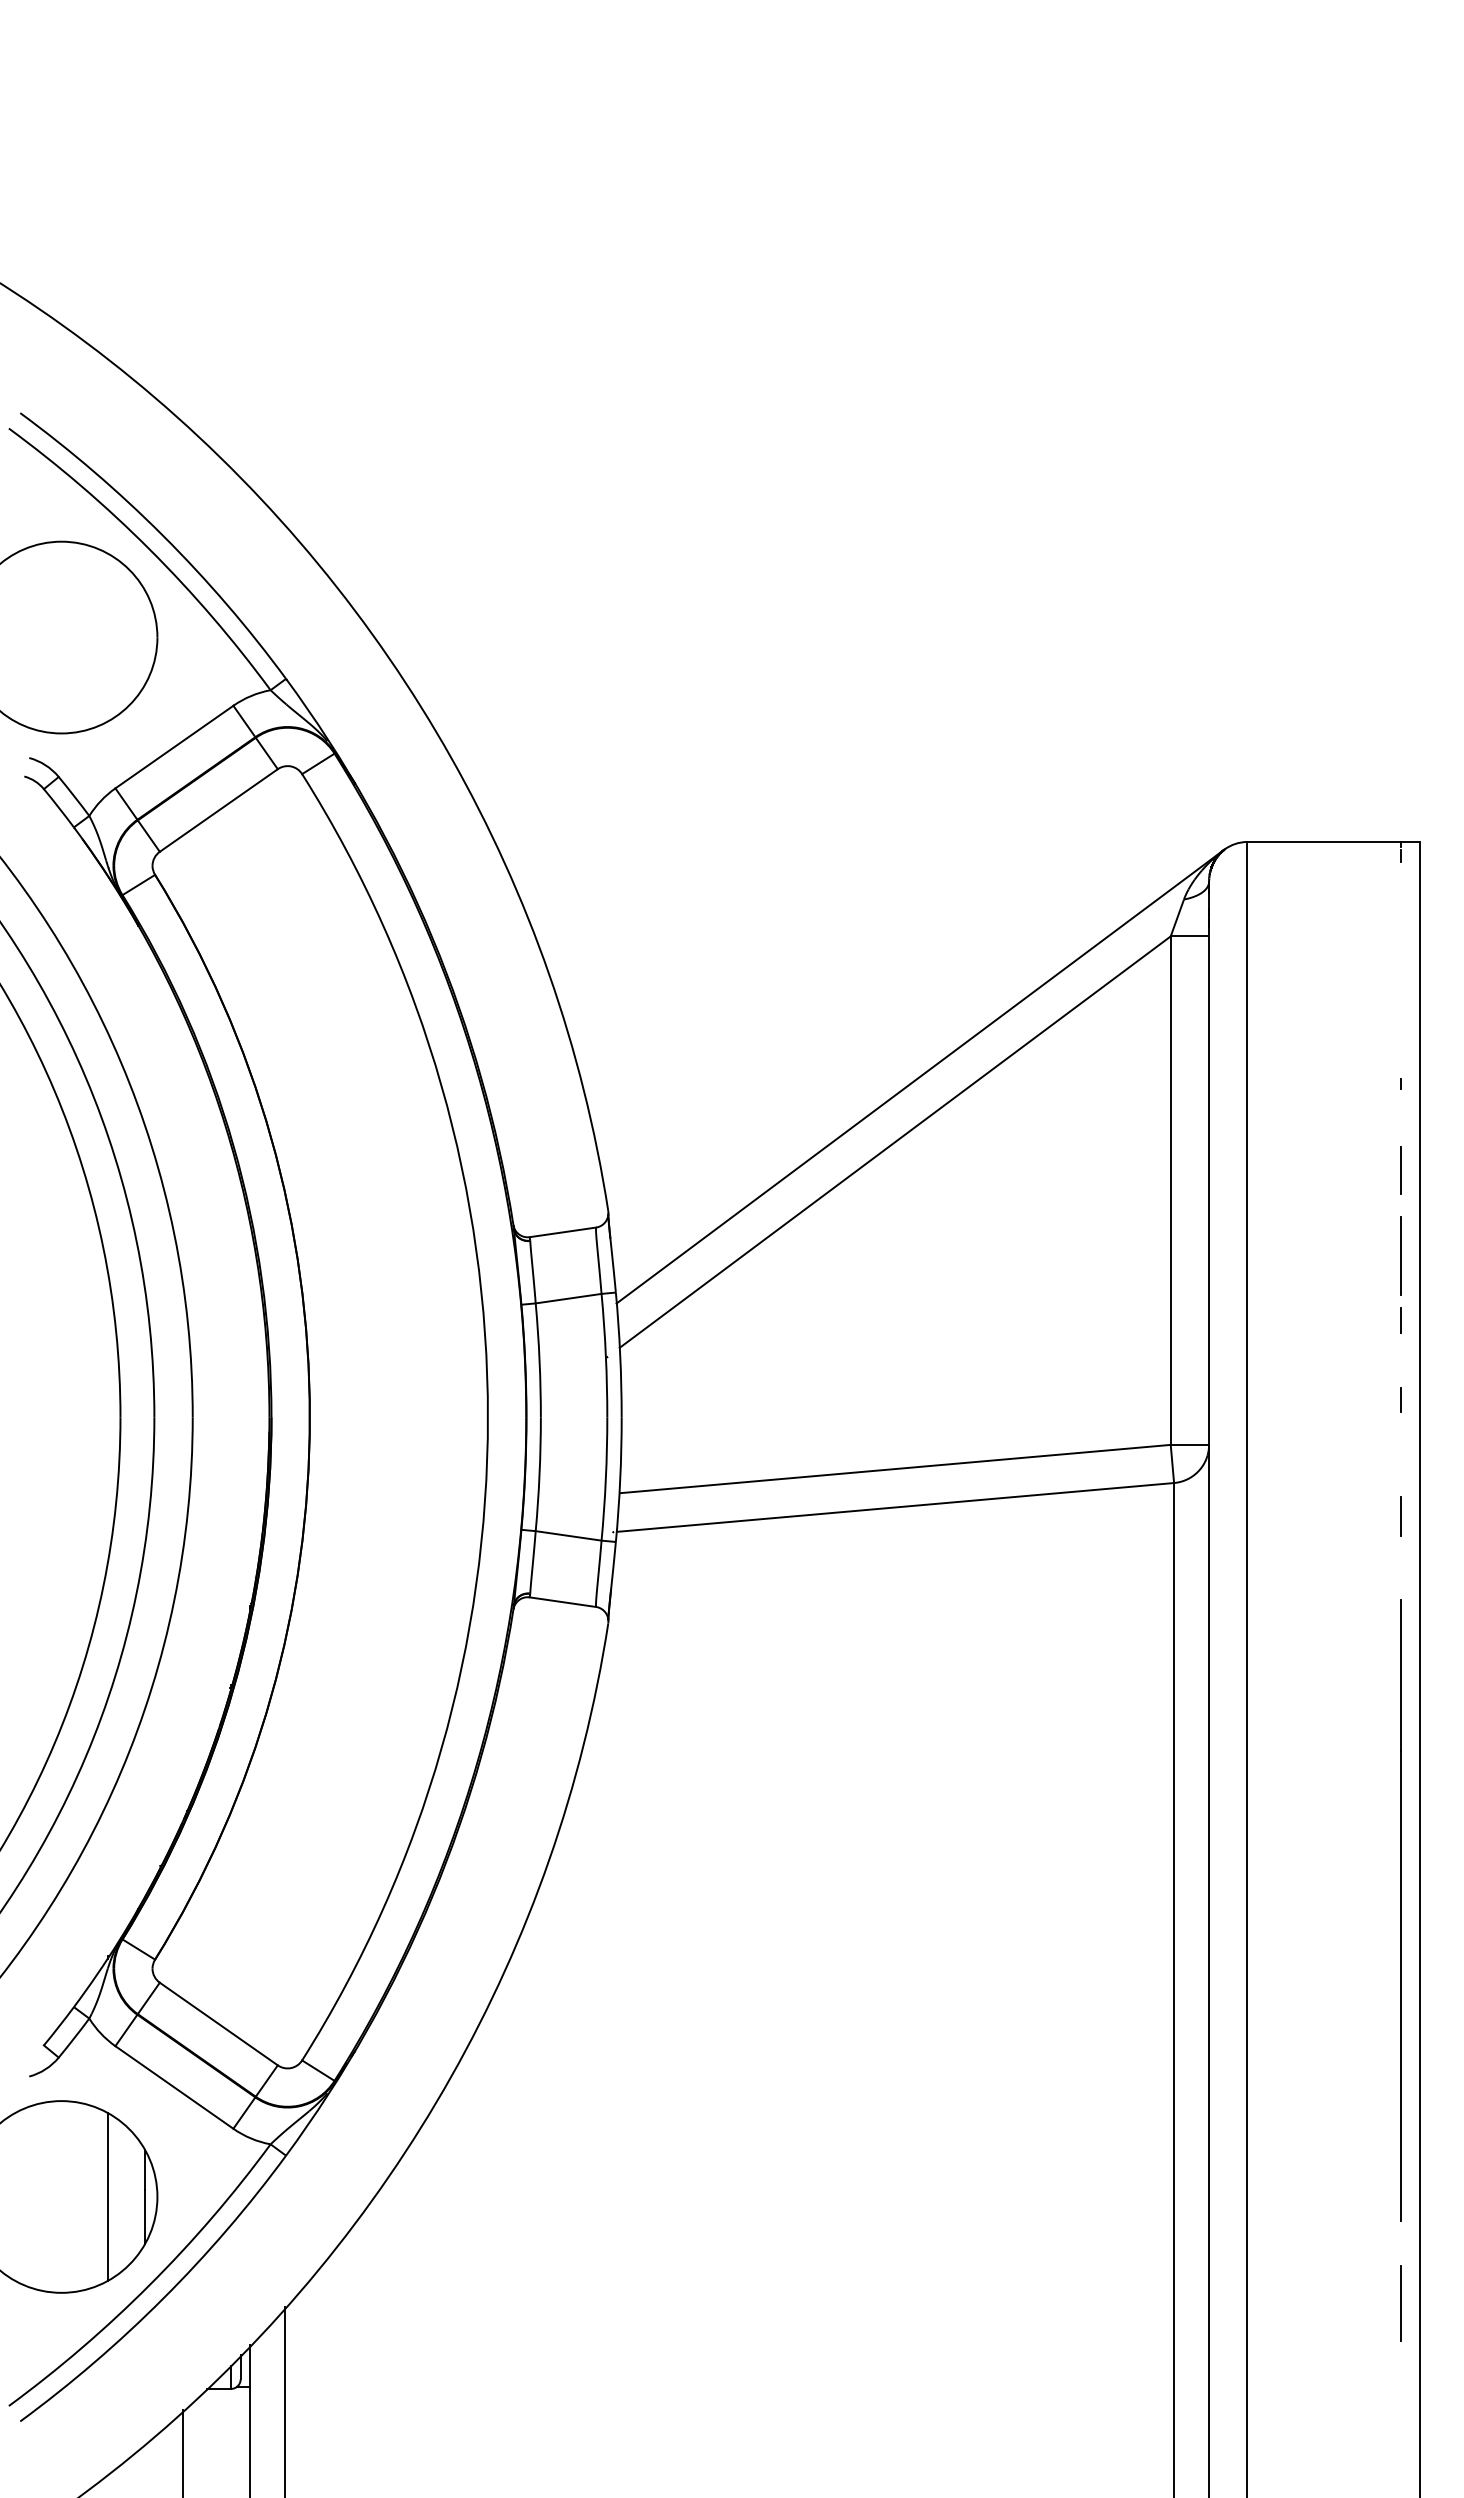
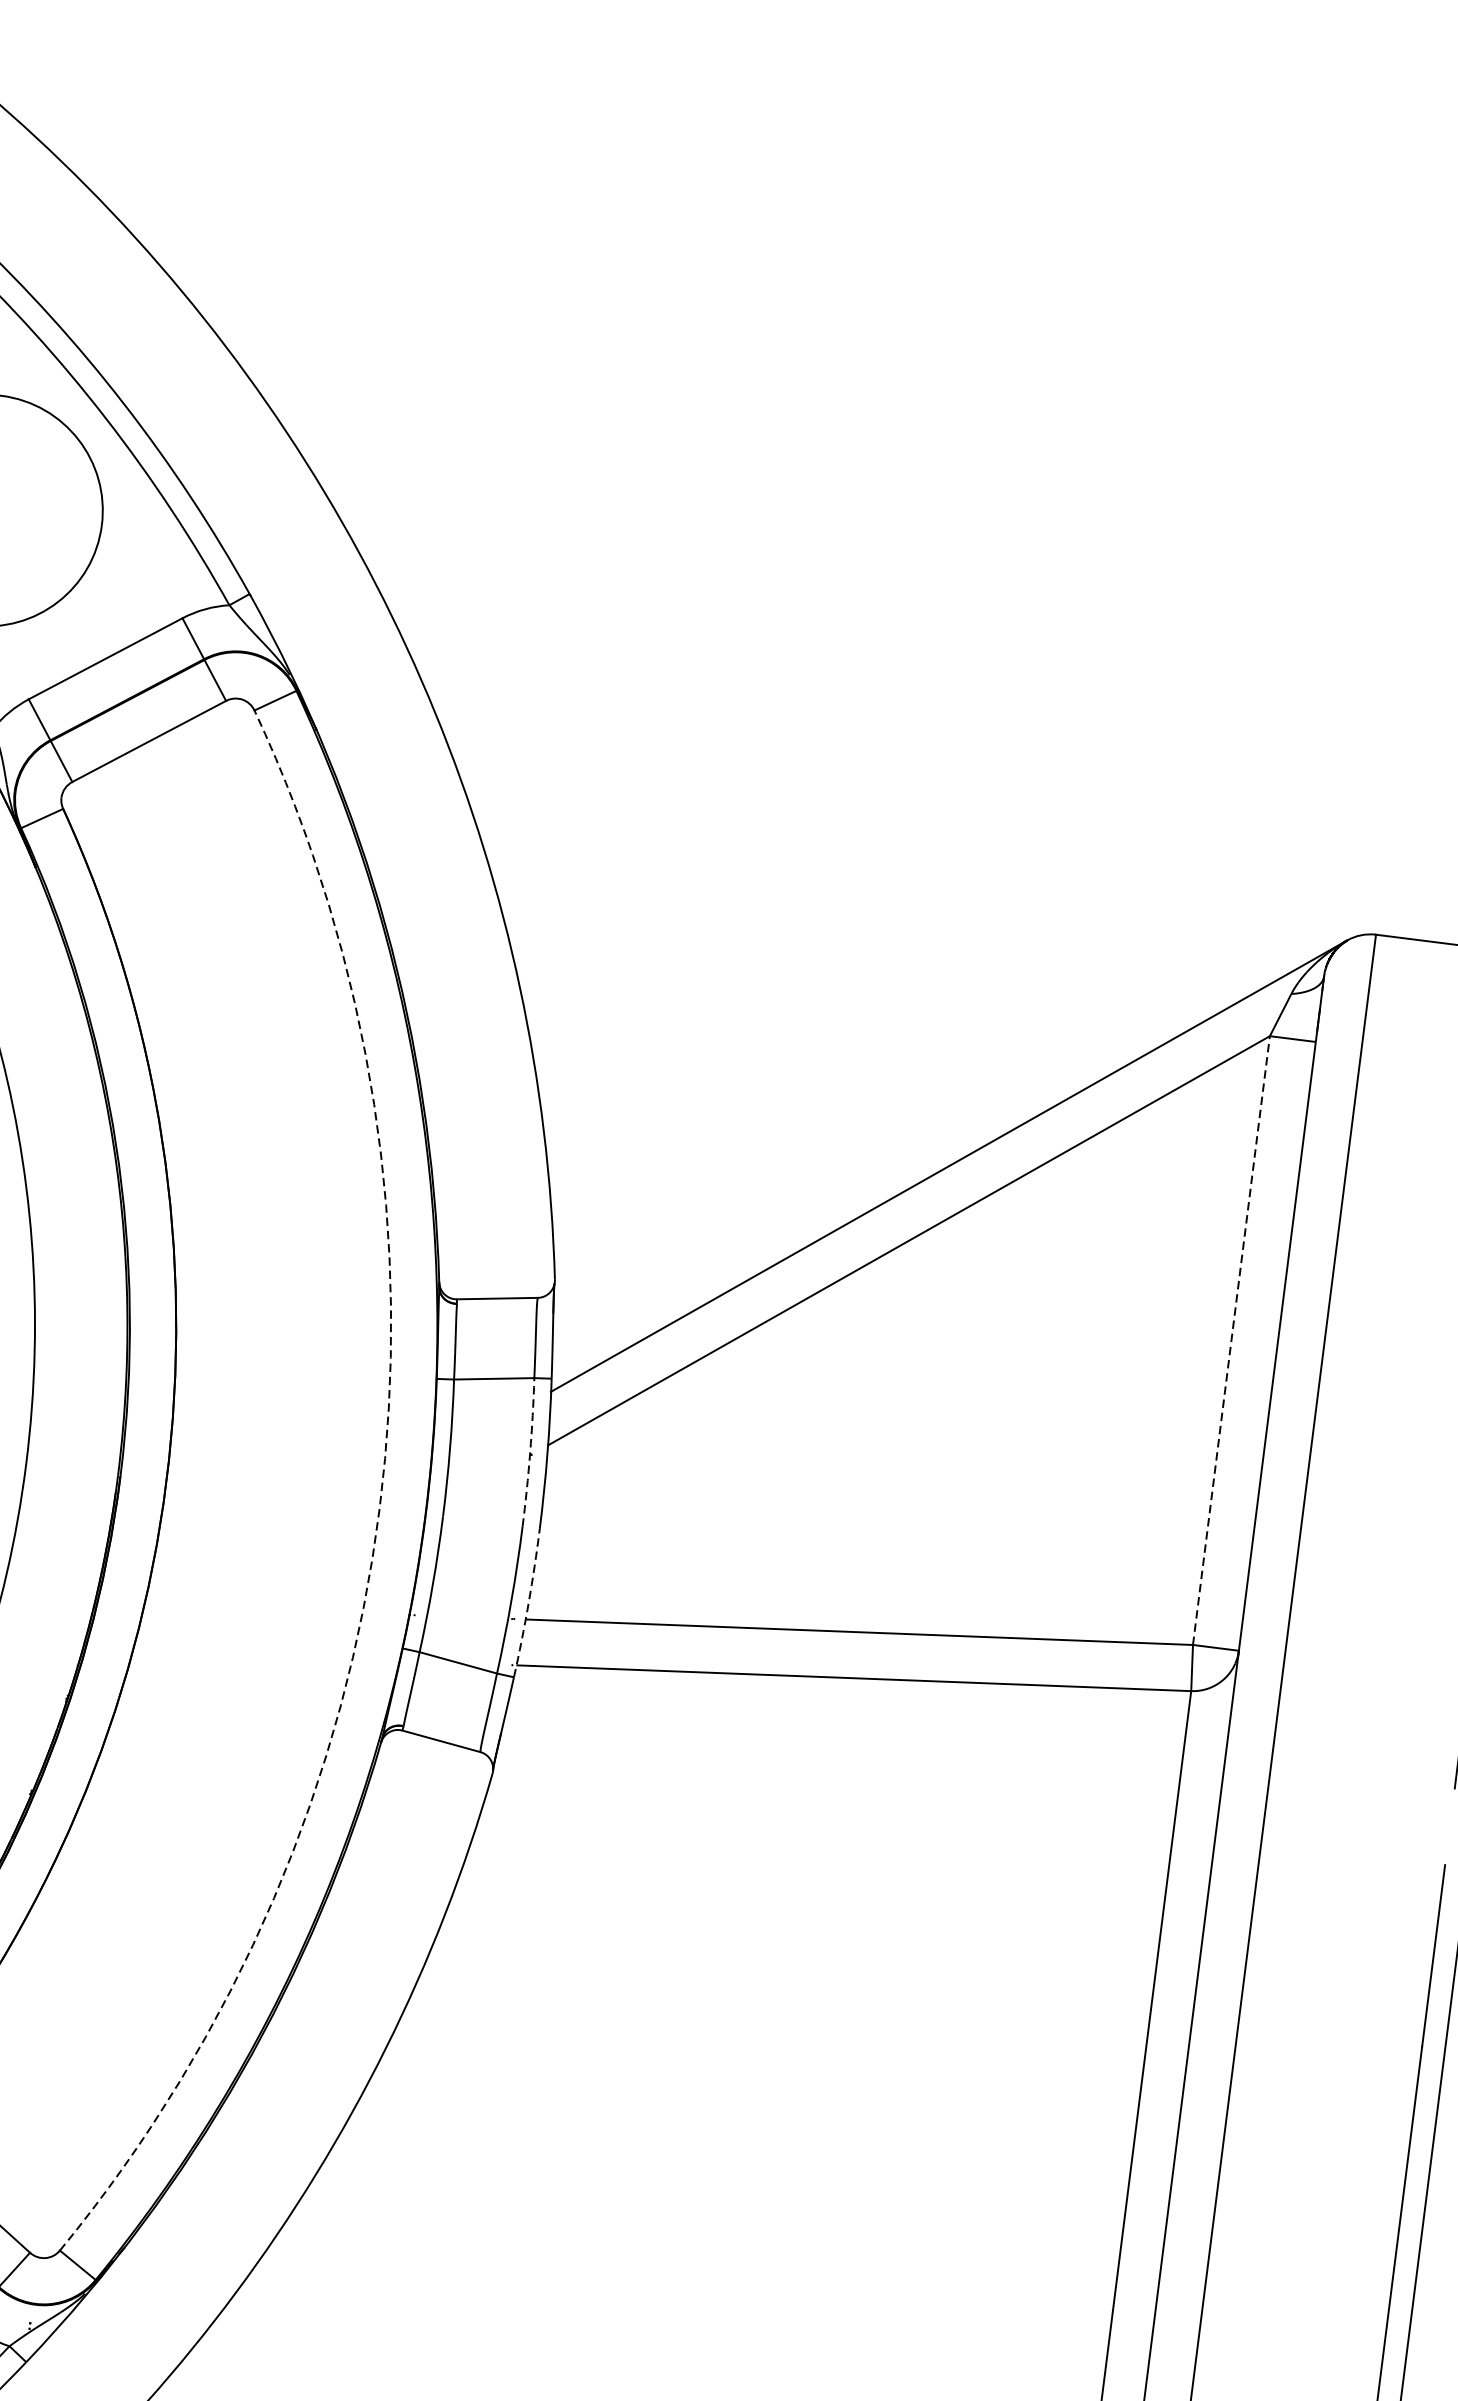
line: (1170, 1190) -> (1231, 1340), solid -> dashed
arc: (605, 1355) -> (529, 1452), solid -> dashed
arc: (487, 1417) -> (379, 1508), solid -> dashed
arc: (620, 1479) -> (528, 1603), solid -> dashed

